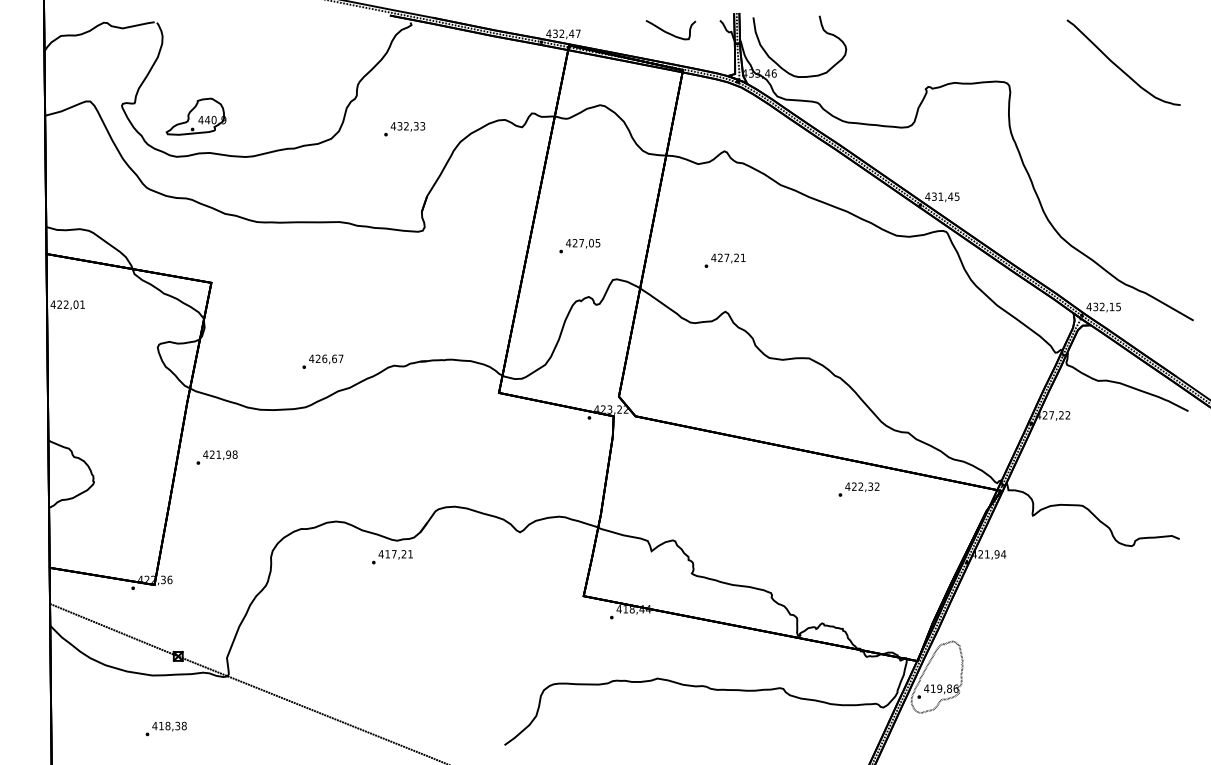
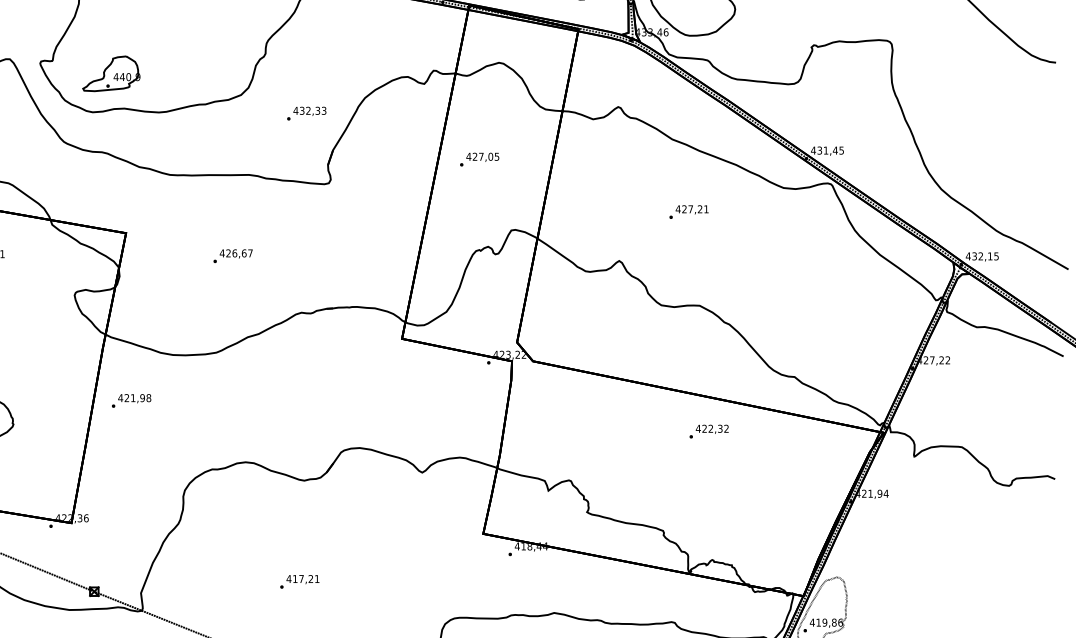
text: (404, 129) -> (306, 113), moved
text: (579, 246) -> (479, 159), moved
text: (724, 260) -> (688, 211), moved
text: (322, 361) -> (232, 255), moved
text: (858, 489) -> (708, 431), moved
text: (392, 557) -> (299, 582), moved

